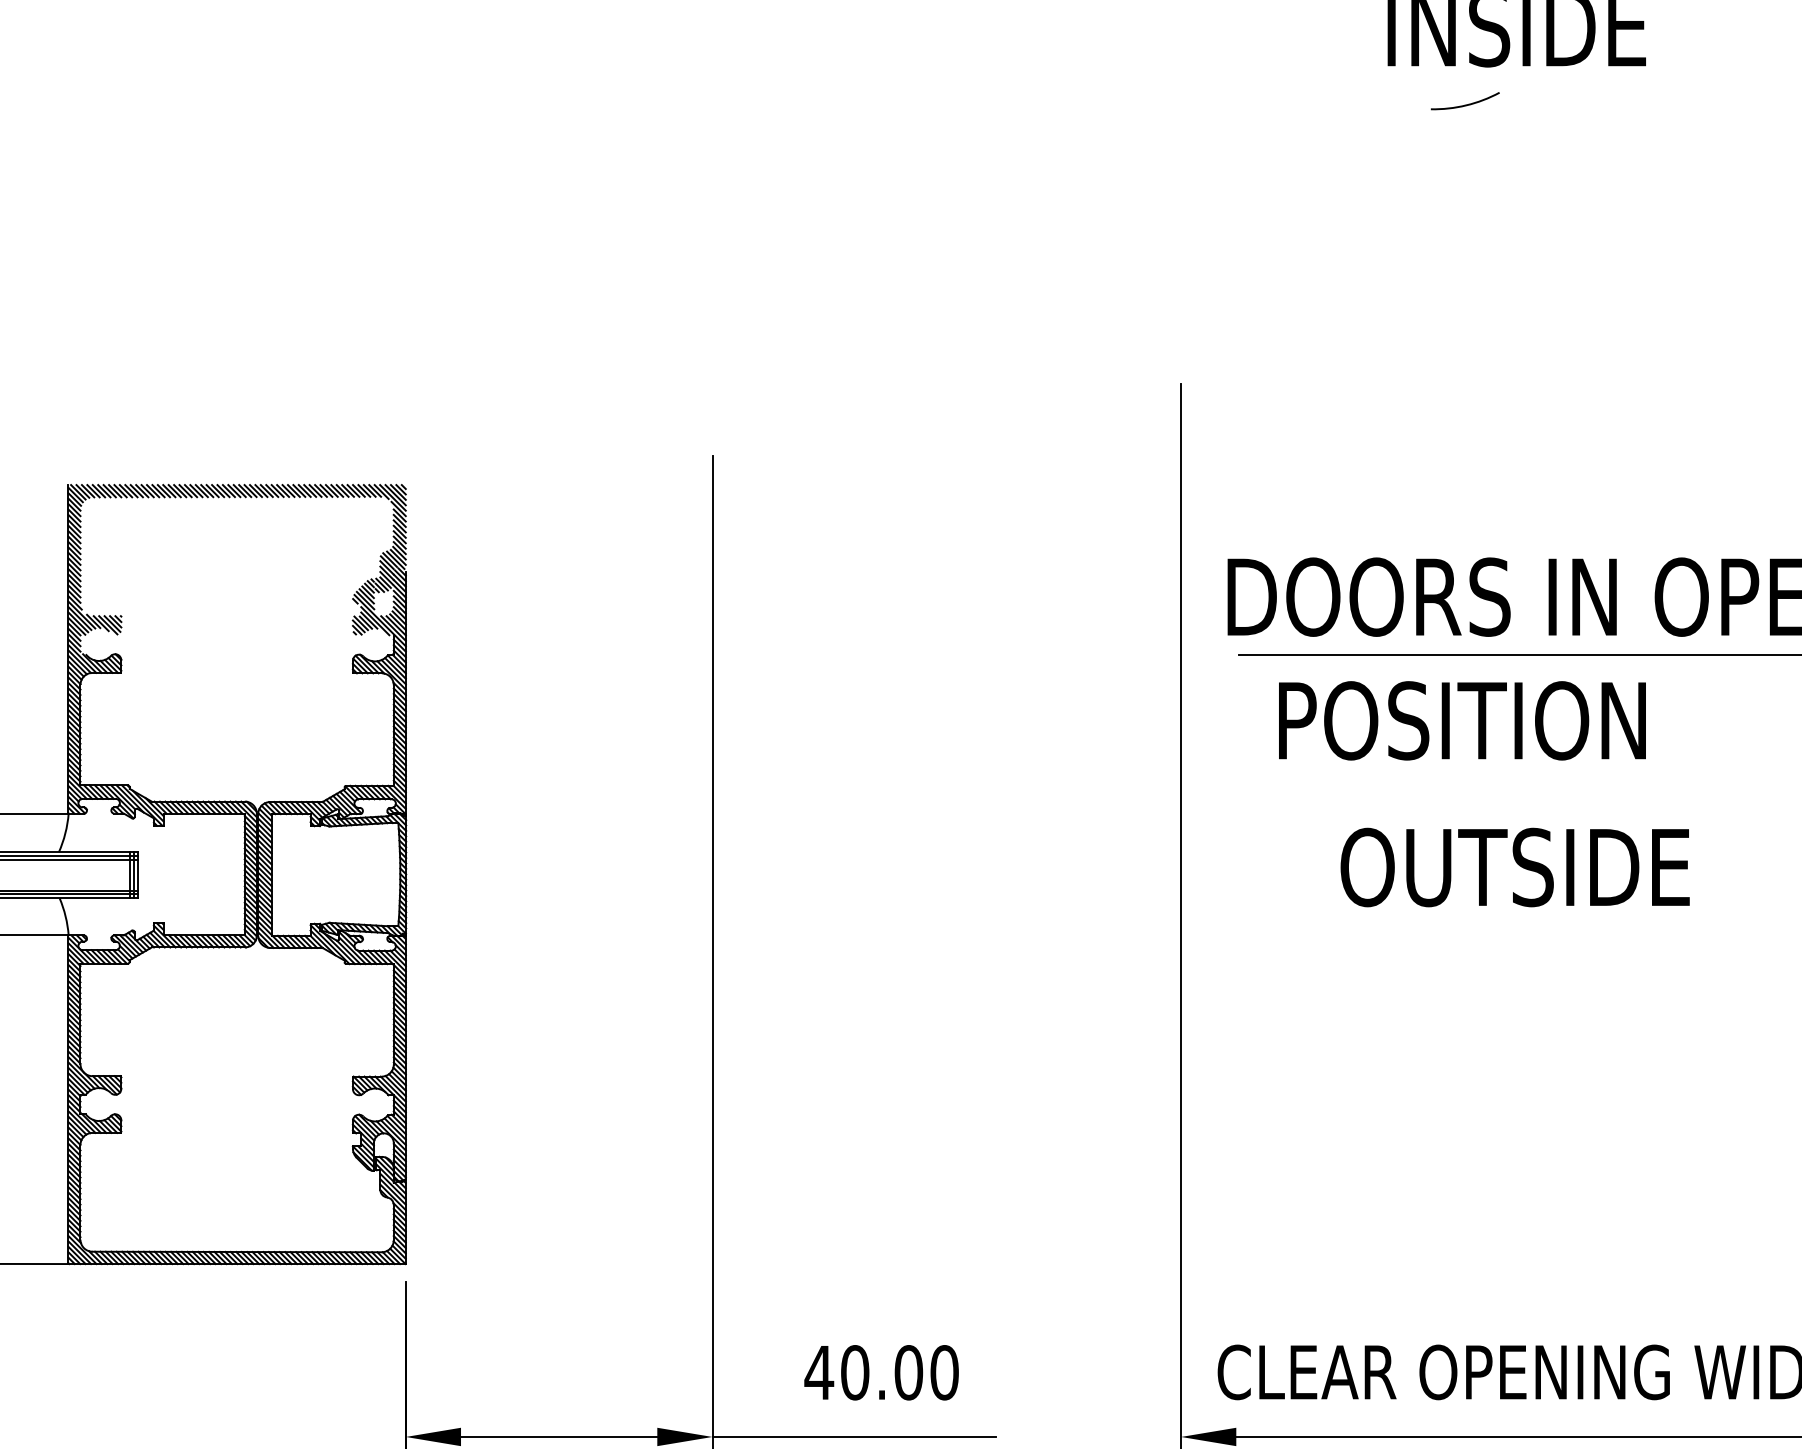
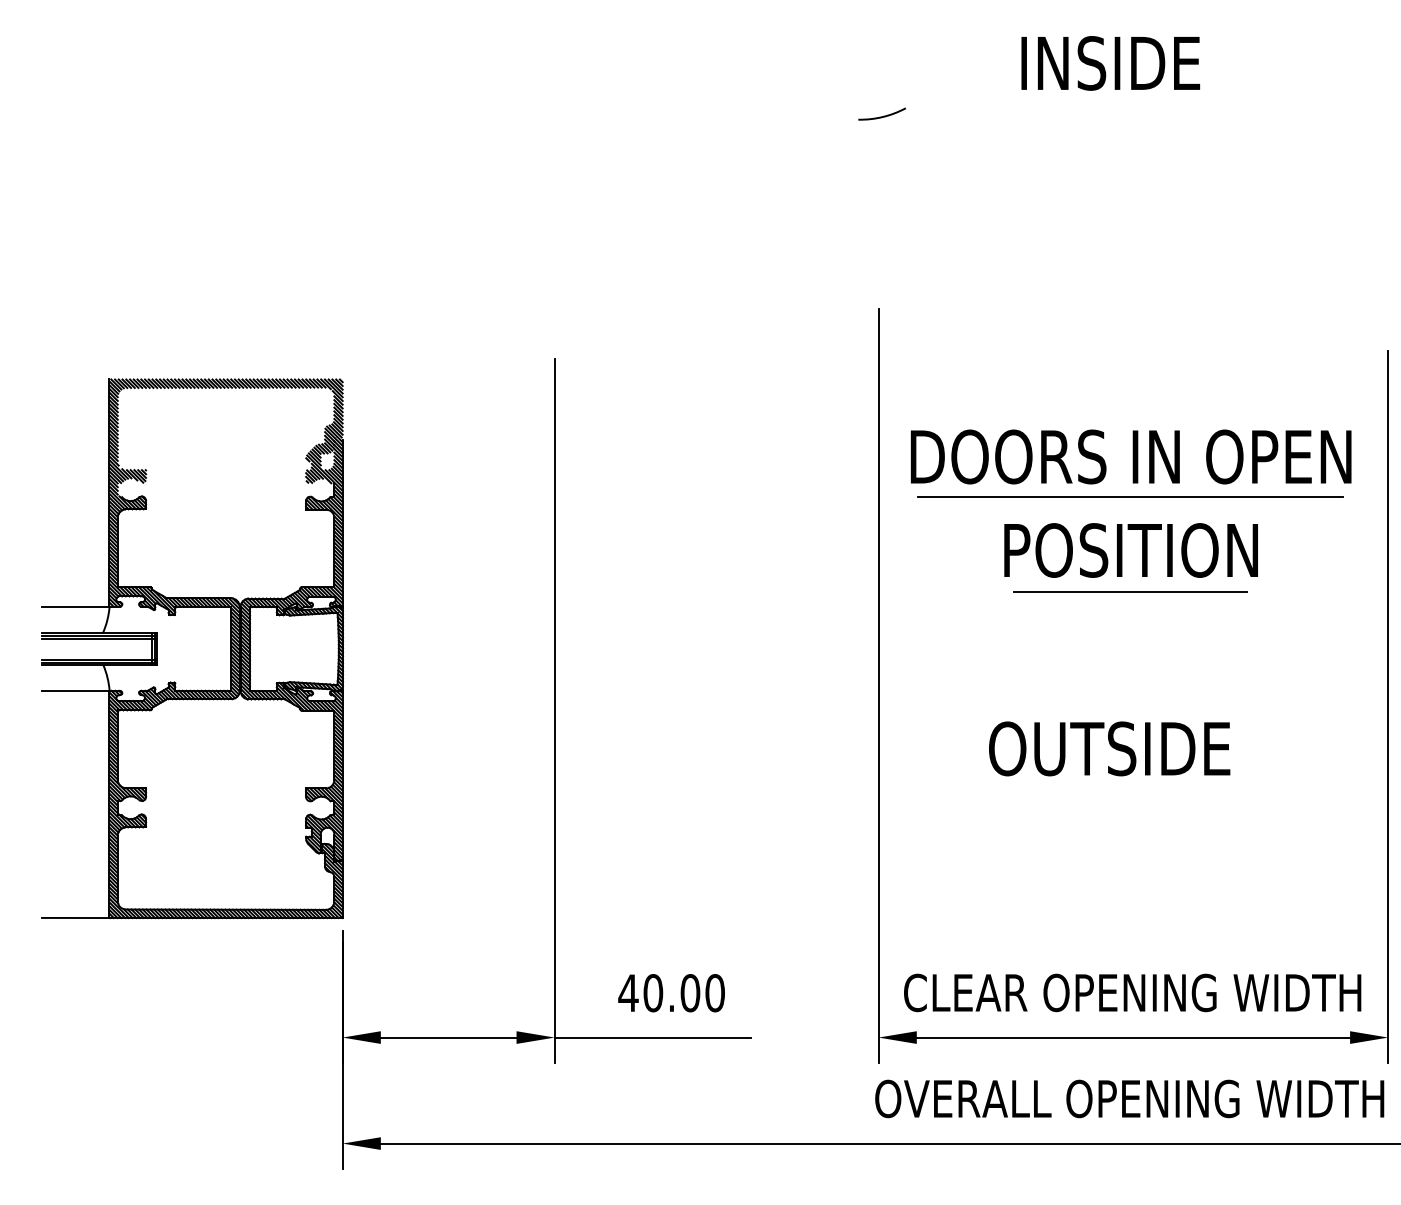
arc: (1467, 103) -> (883, 115), moved
text: (1461, 720) -> (1130, 550), moved
line: (1545, 793) -> (1130, 592), added
text: (1515, 866) -> (1109, 748), moved

